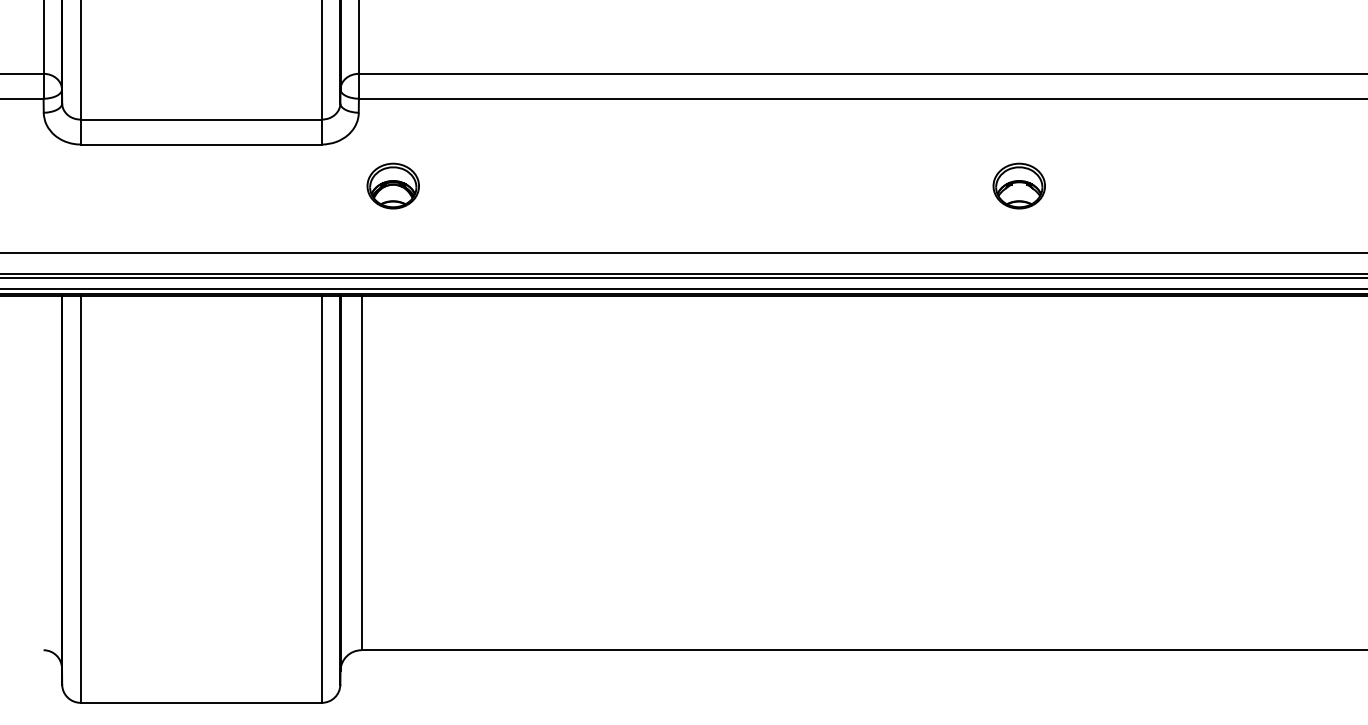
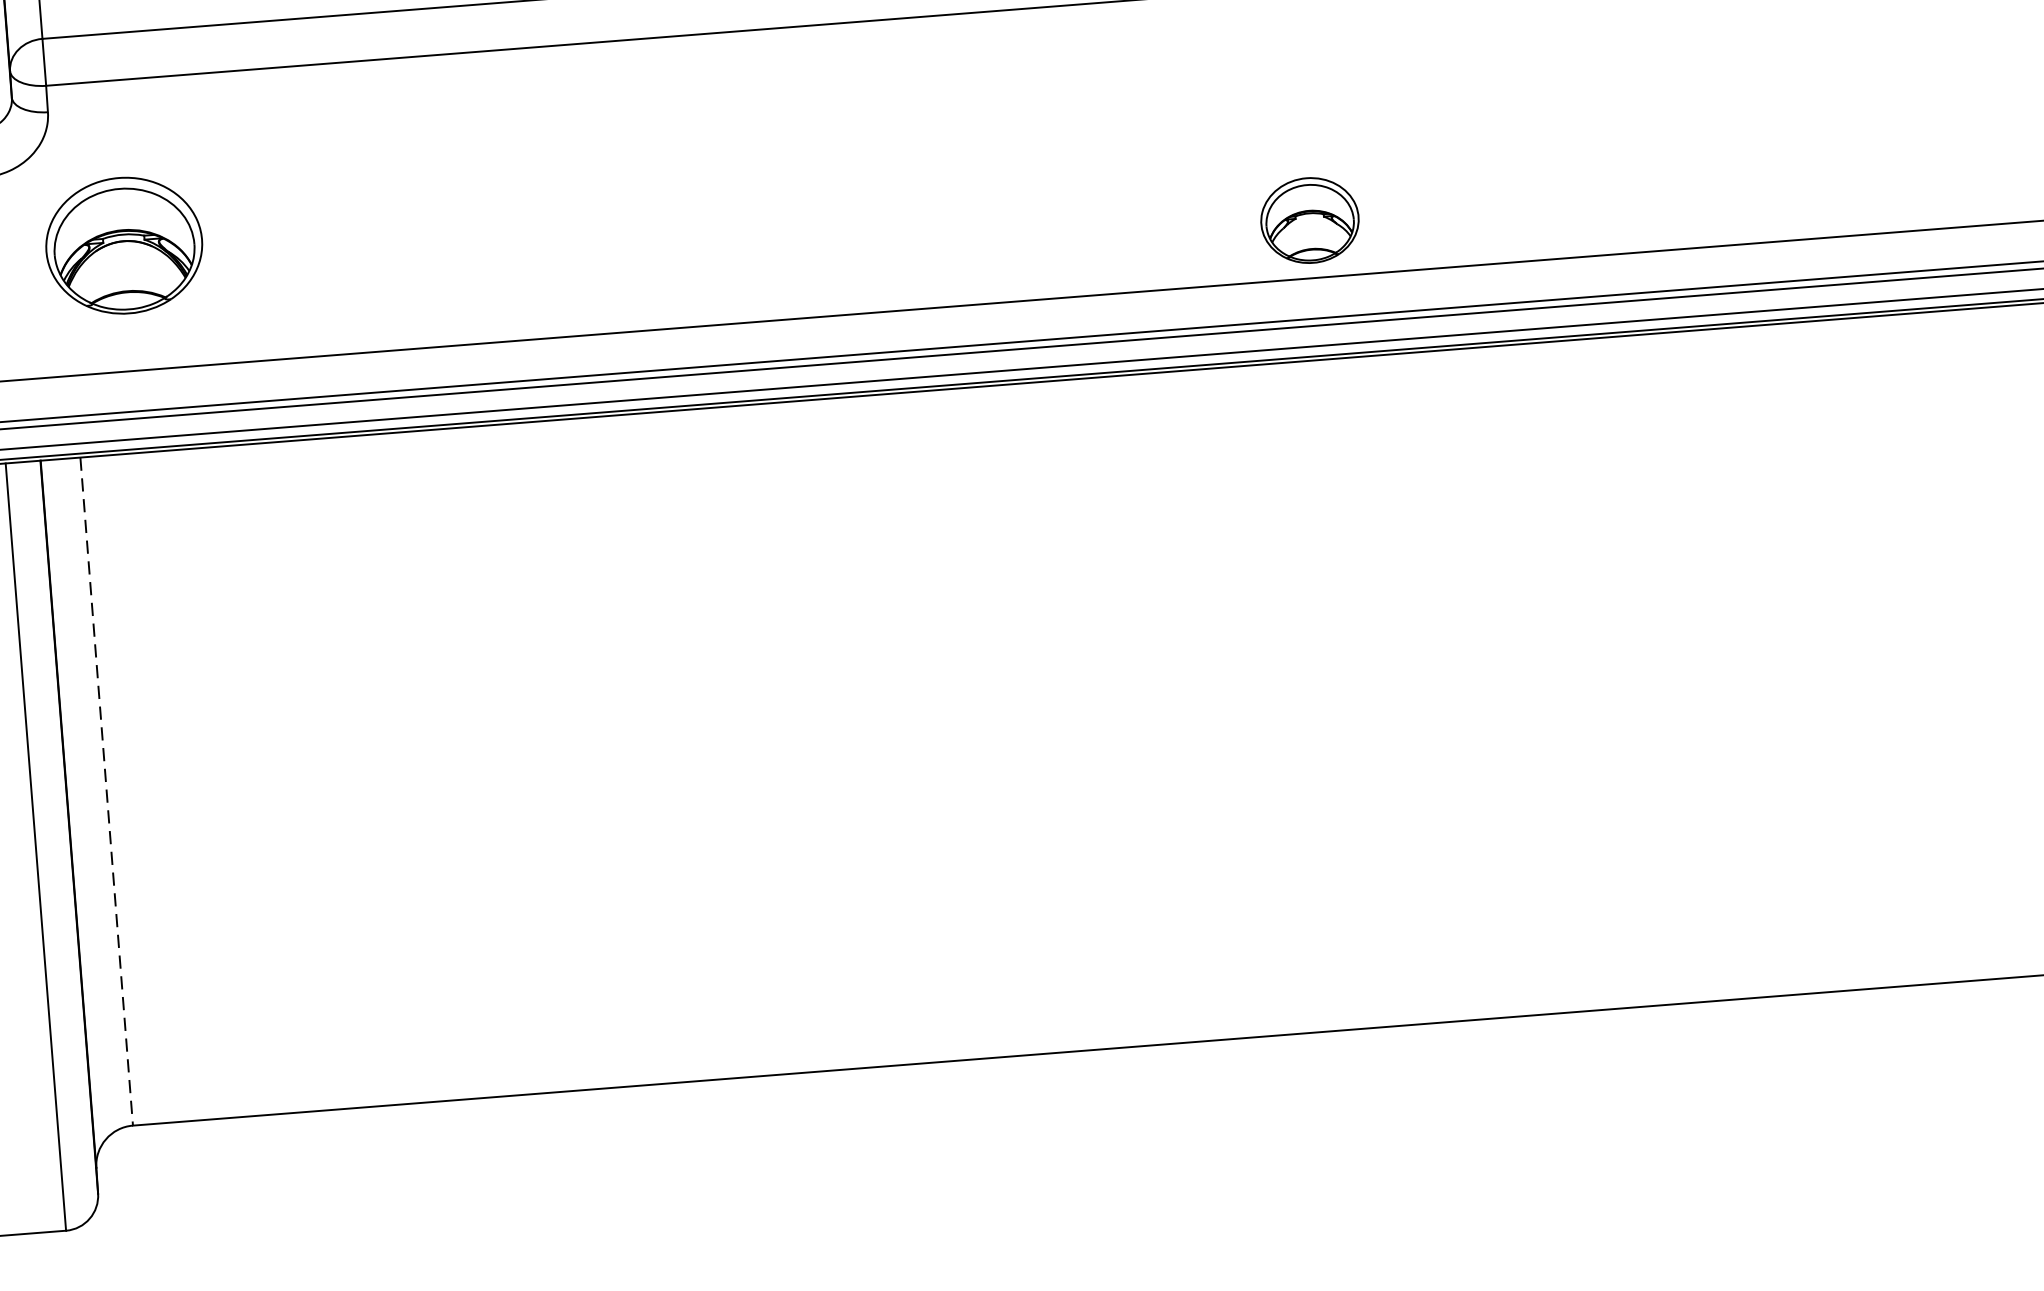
part: (392, 185) -> (122, 244), size x1.6
part: (1018, 185) -> (1308, 219), moved
line: (361, 473) -> (106, 792), solid -> dashed

